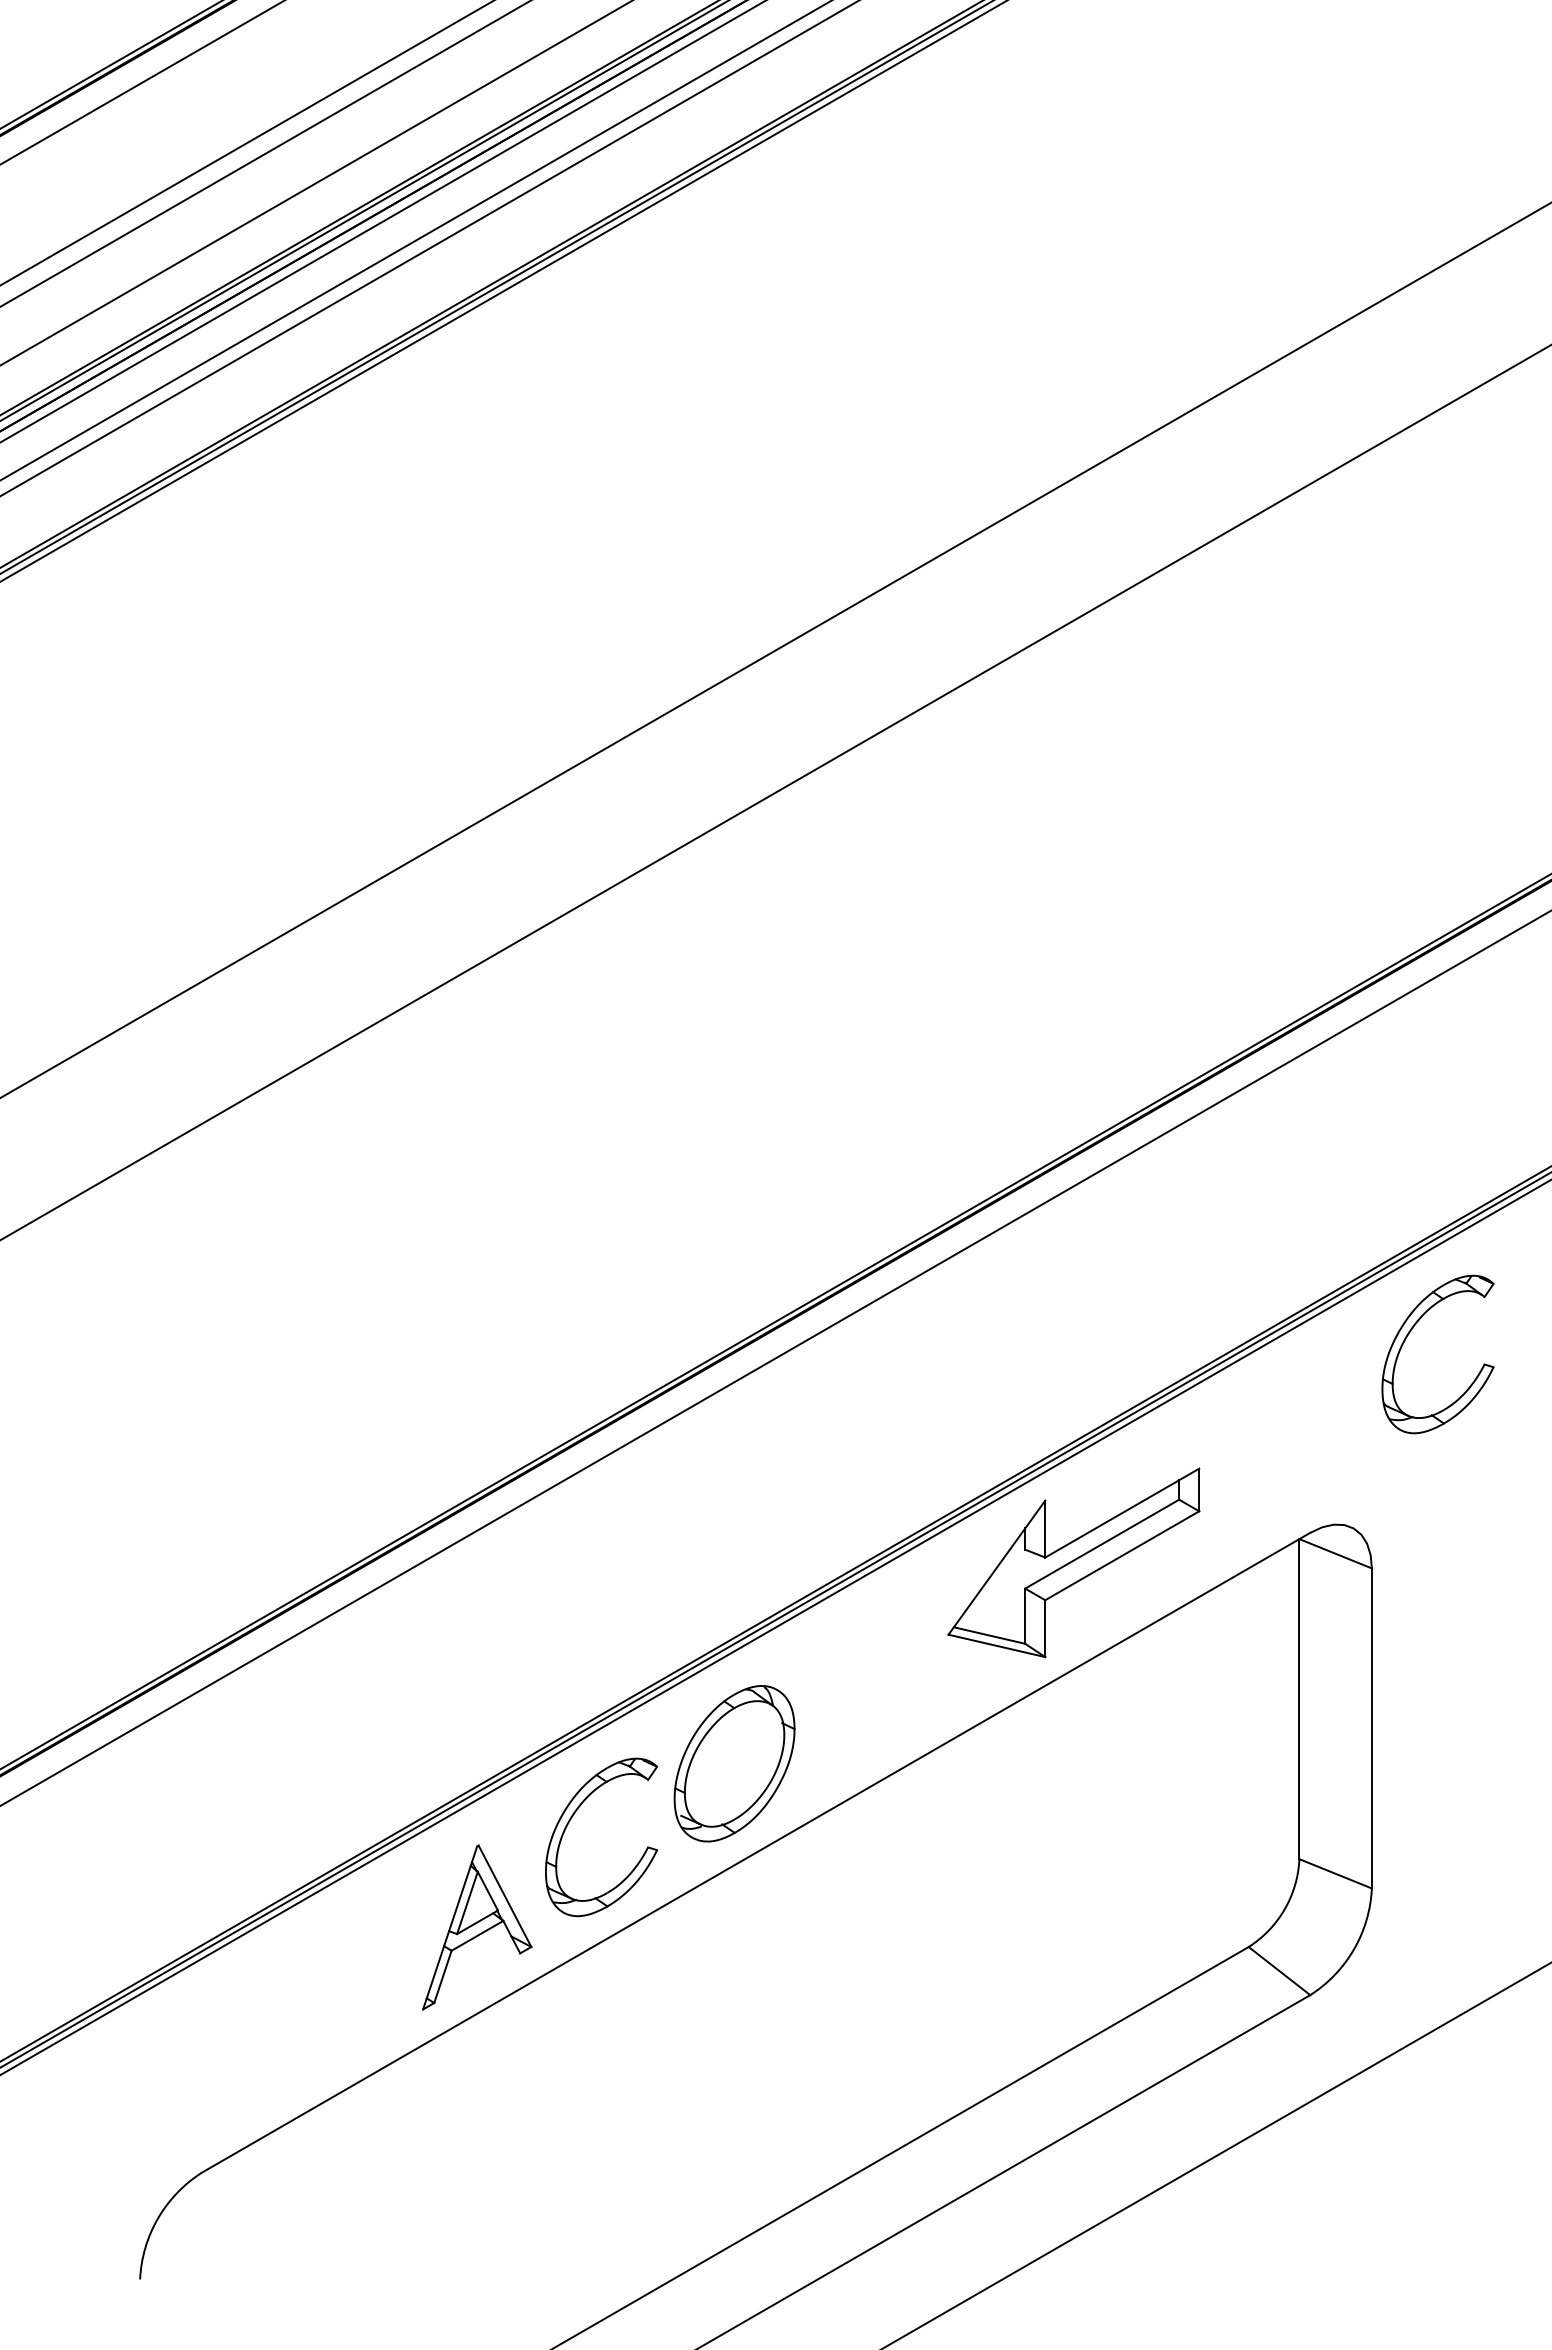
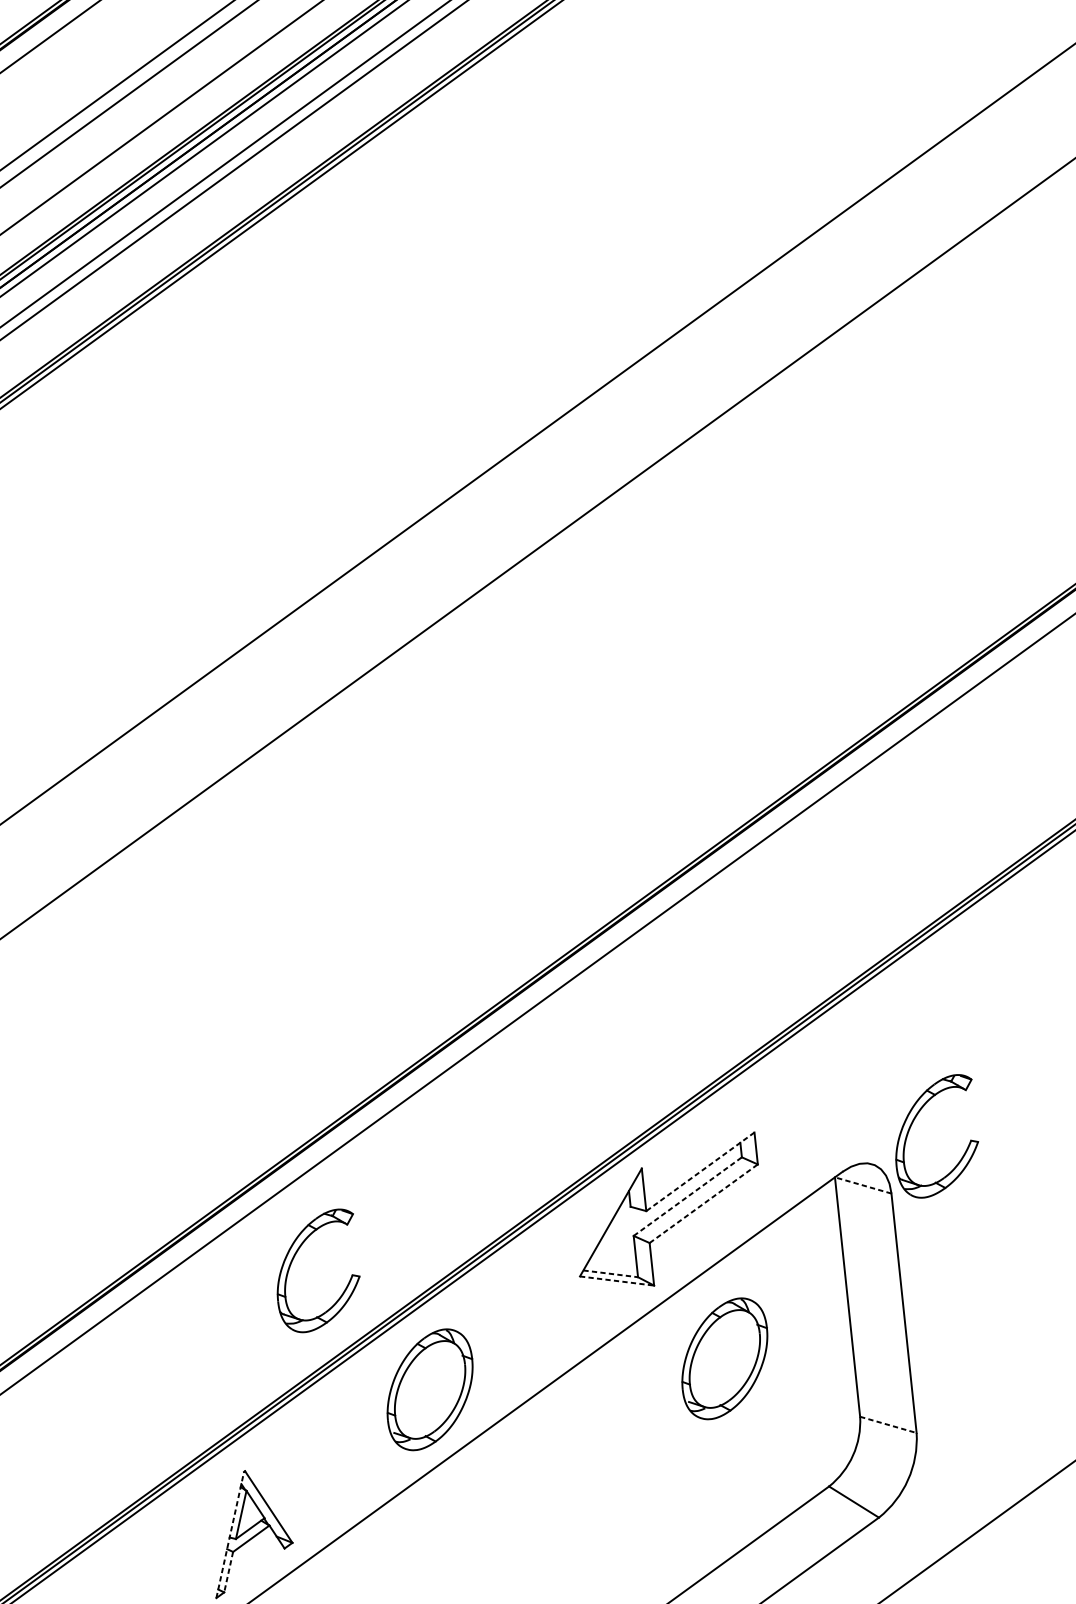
part: (1409, 1334) -> (912, 1124), moved
line: (1122, 1513) -> (700, 1172), solid -> dashed
line: (1102, 1544) -> (688, 1196), solid -> dashed
line: (1335, 1553) -> (863, 1185), solid -> dashed
line: (1122, 1555) -> (703, 1203), solid -> dashed
line: (989, 1635) -> (610, 1273), solid -> dashed
line: (996, 1645) -> (616, 1280), solid -> dashed
part: (1128, 1763) -> (724, 1358), added
part: (570, 1821) -> (292, 1261), moved
line: (1336, 1874) -> (889, 1425), solid -> dashed
line: (450, 1927) -> (230, 1534), solid -> dashed
line: (442, 1976) -> (228, 1571), solid -> dashed

